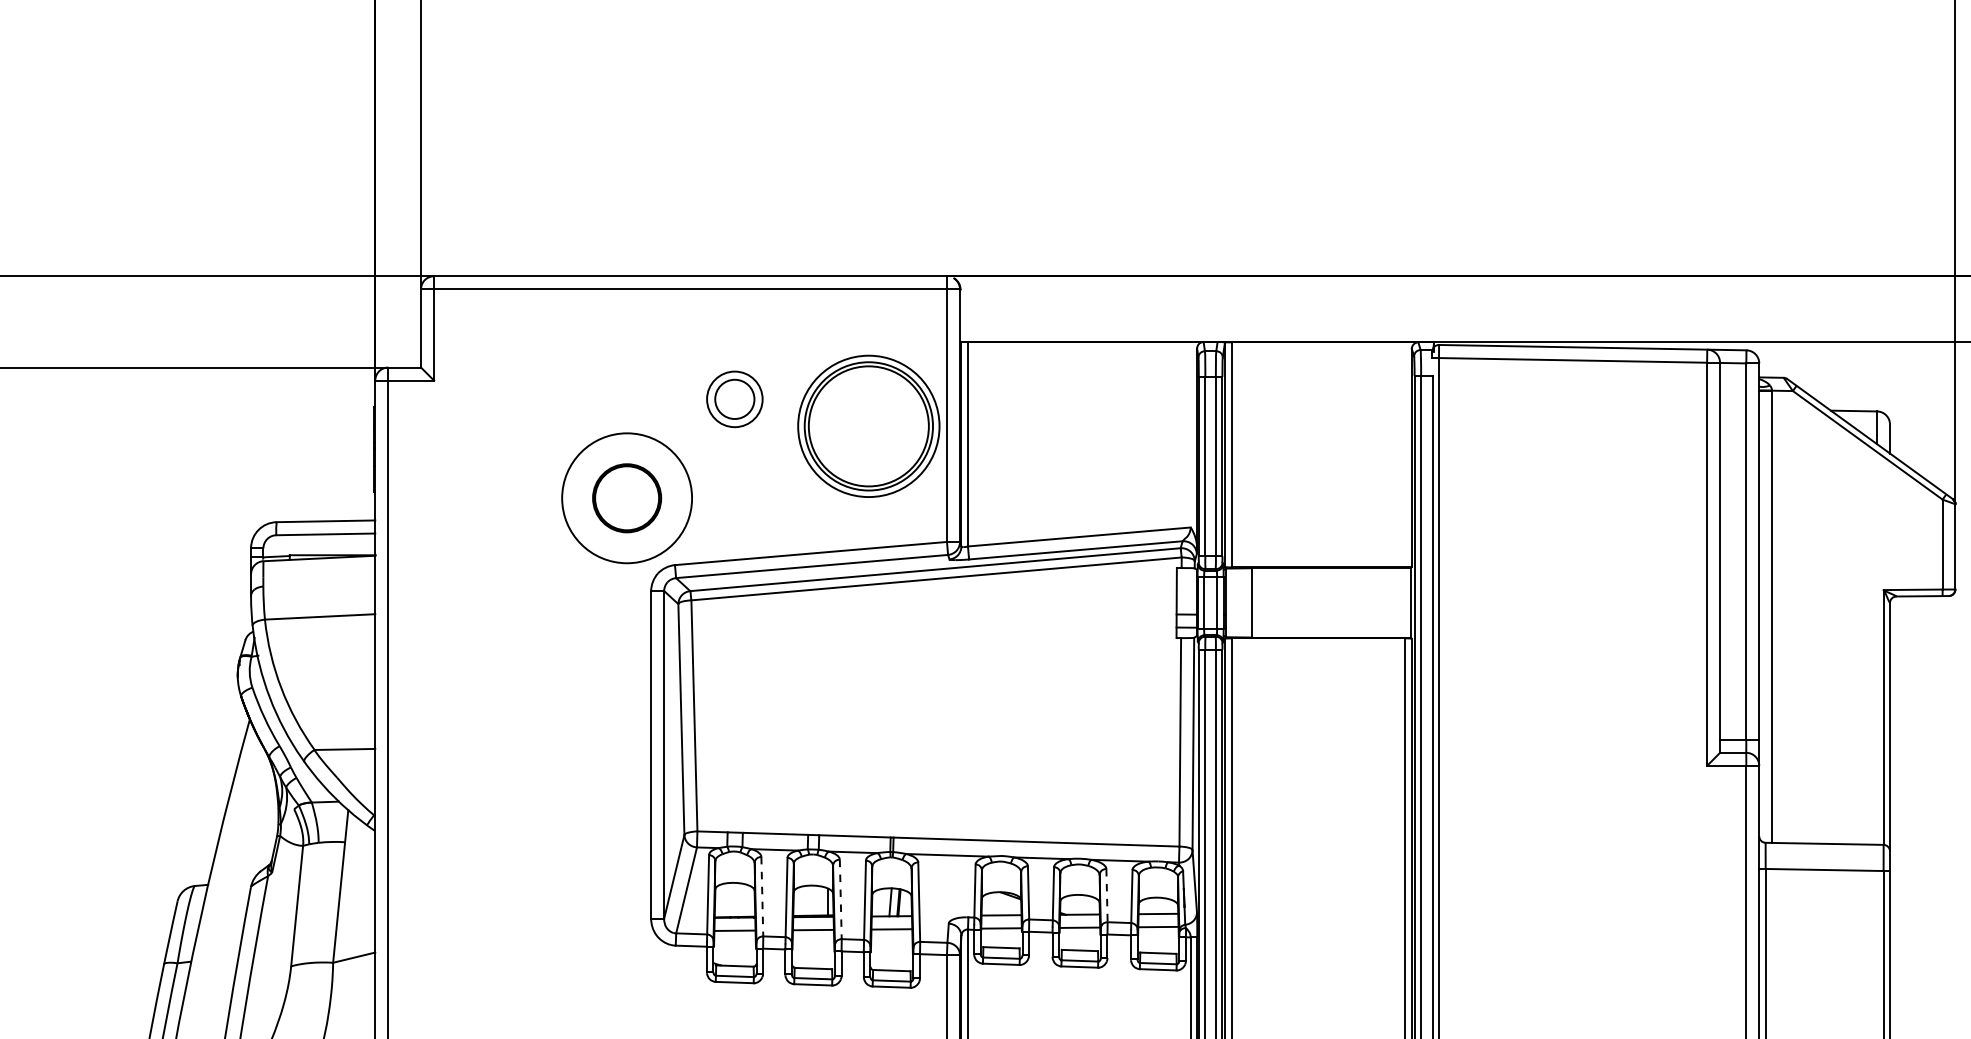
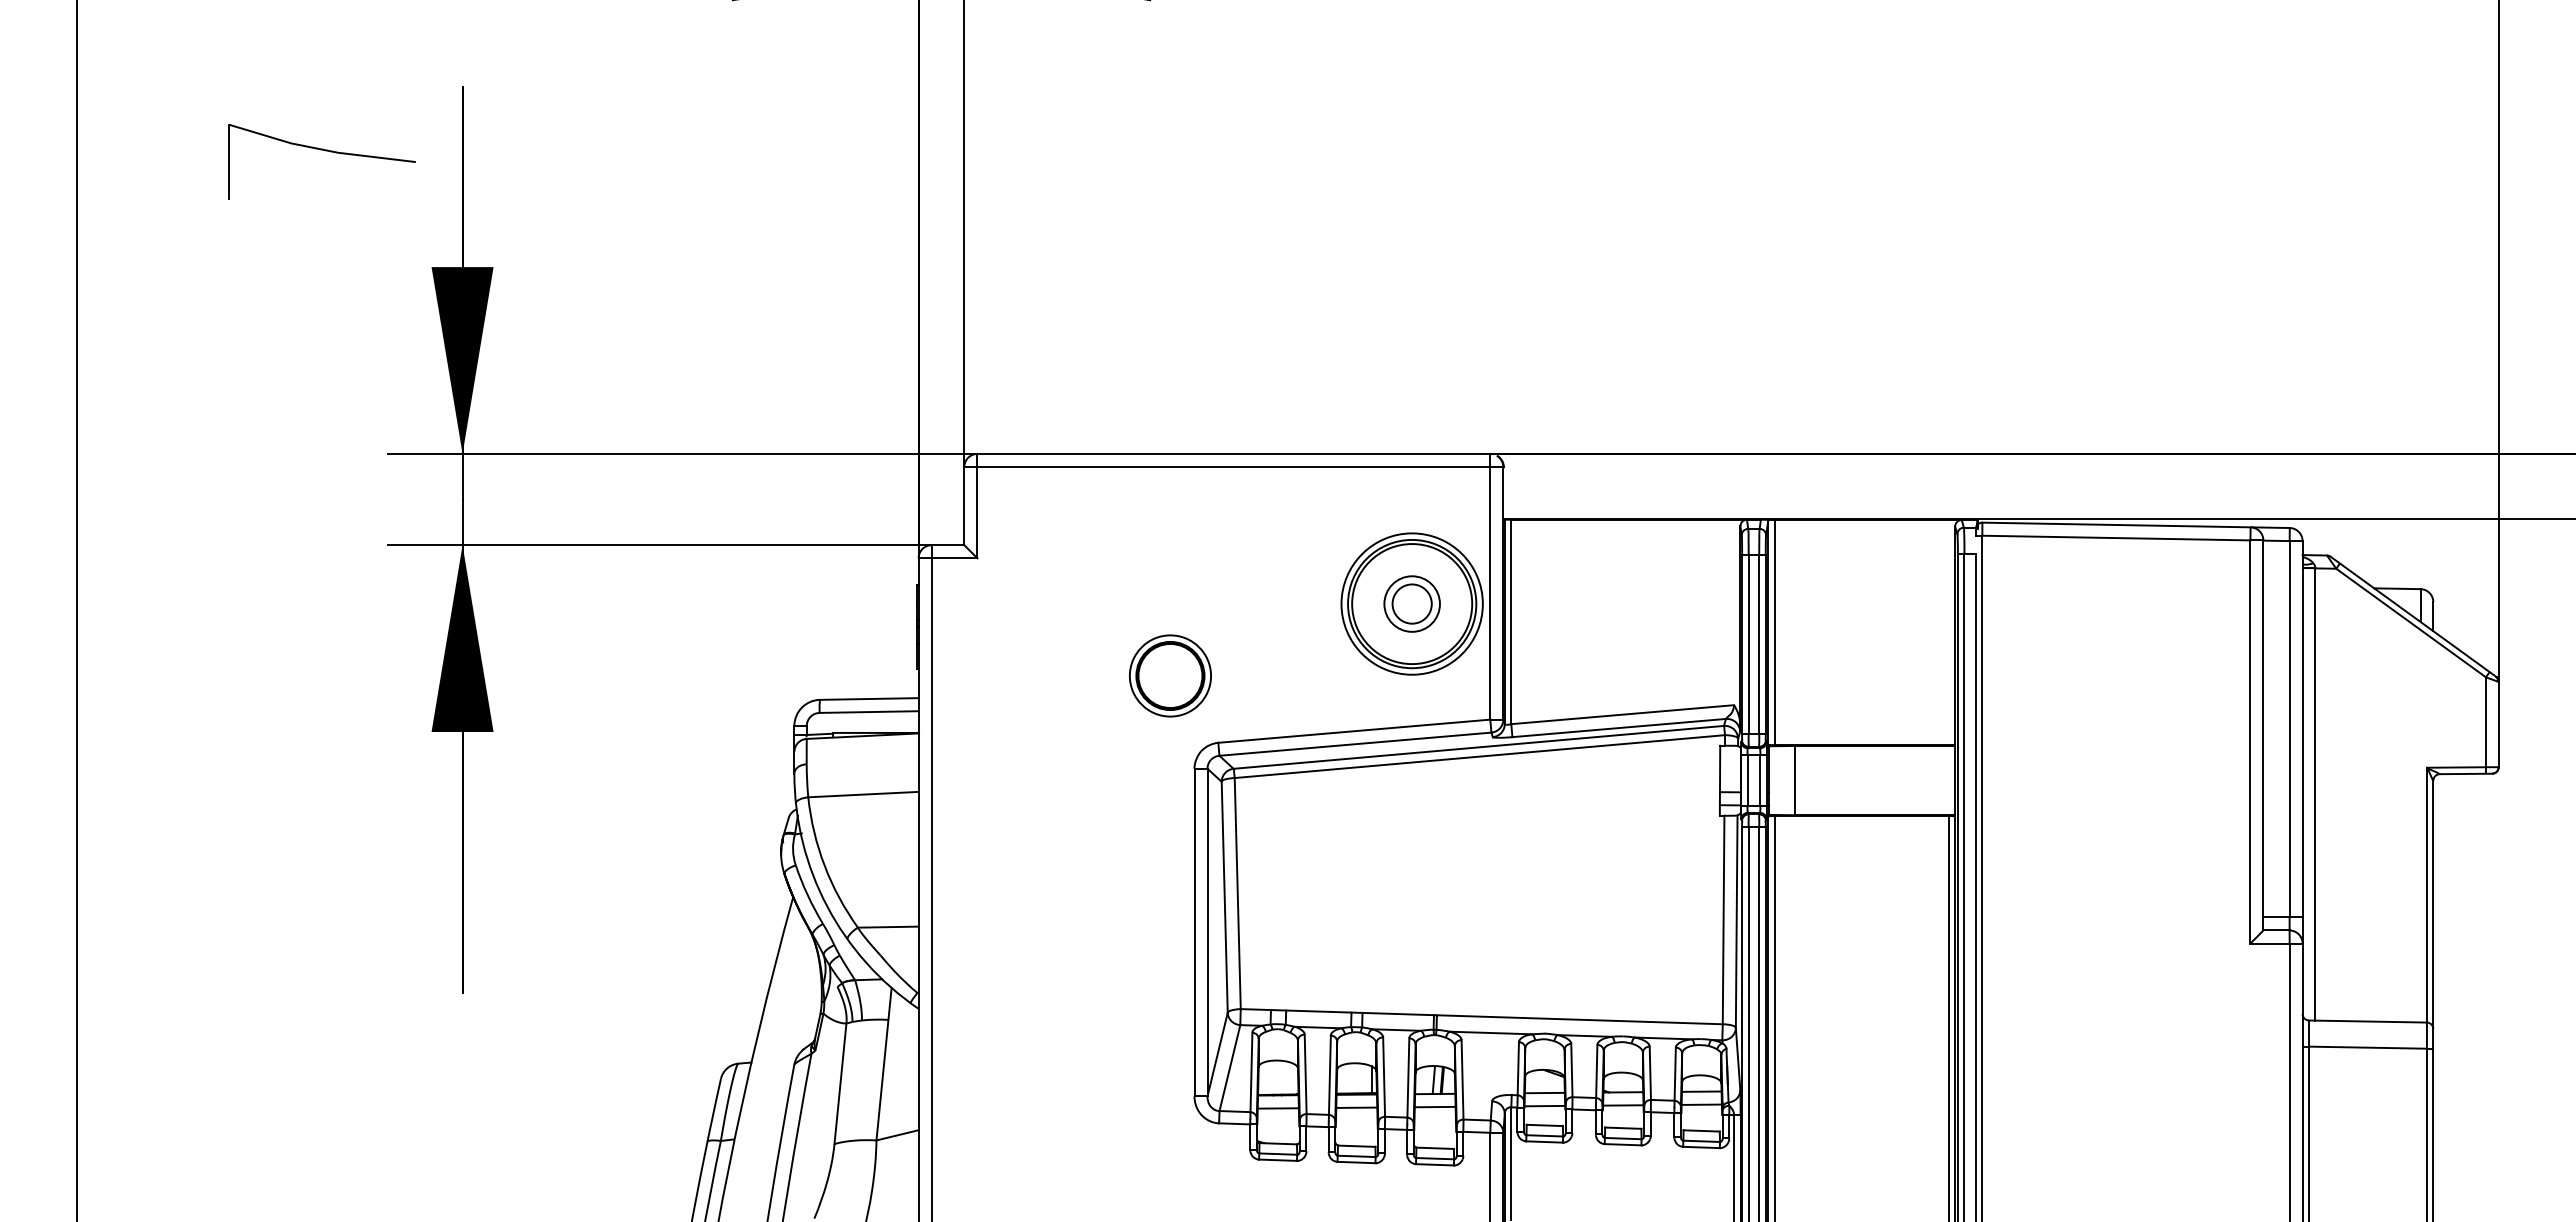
part: (734, 398) -> (1411, 603), moved
circle: (627, 497) -> (1170, 675), size x0.62
line: (1107, 895) -> (1650, 1073), dashed -> solid
line: (762, 896) -> (1305, 1074), dashed -> solid
line: (841, 899) -> (1384, 1077), dashed -> solid

